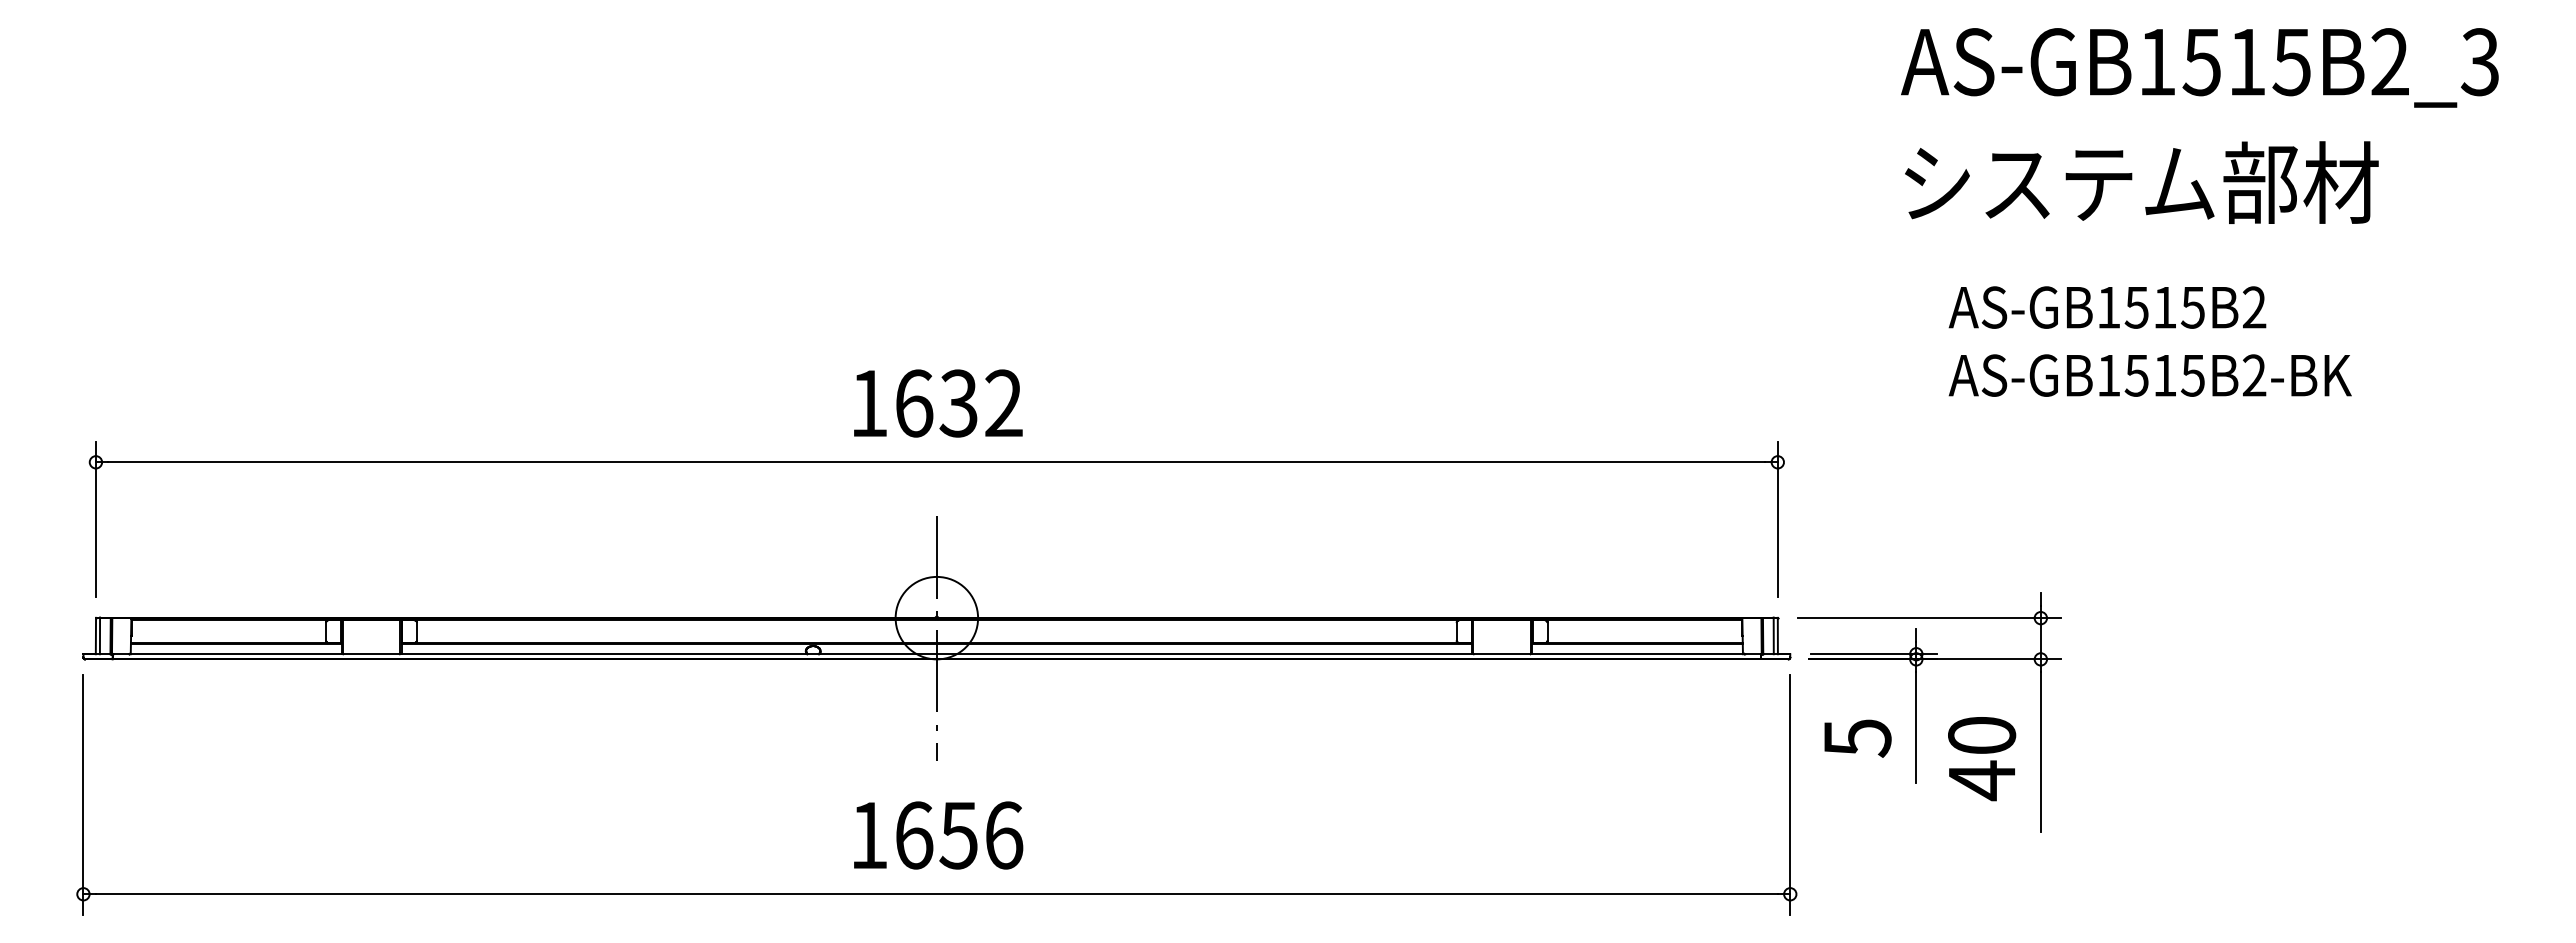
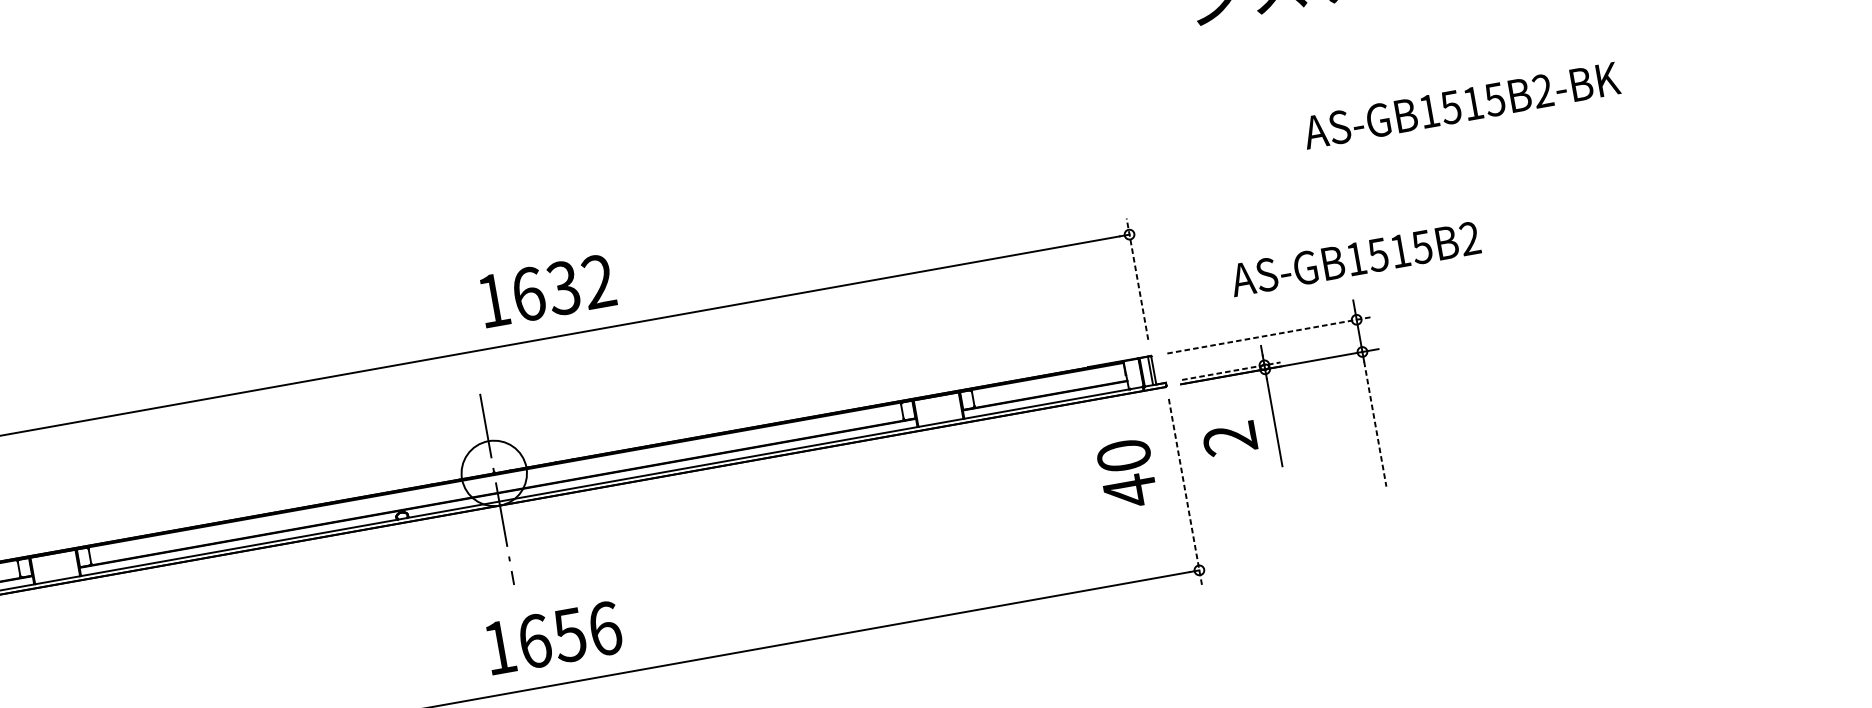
text: (2107, 307) -> (1355, 259), moved
text: (2149, 375) -> (1460, 105), moved
text: (938, 403) -> (547, 290), moved
line: (1777, 519) -> (1137, 279), solid -> dashed
line: (1929, 618) -> (1269, 335), solid -> dashed
line: (1874, 654) -> (1231, 371), solid -> dashed
text: (1857, 738) -> (1230, 439), 5 -> 2
line: (2040, 751) -> (1374, 424), solid -> dashed
text: (1982, 759) -> (1127, 474), moved
line: (1790, 795) -> (1185, 493), solid -> dashed
text: (938, 835) -> (553, 637), moved

